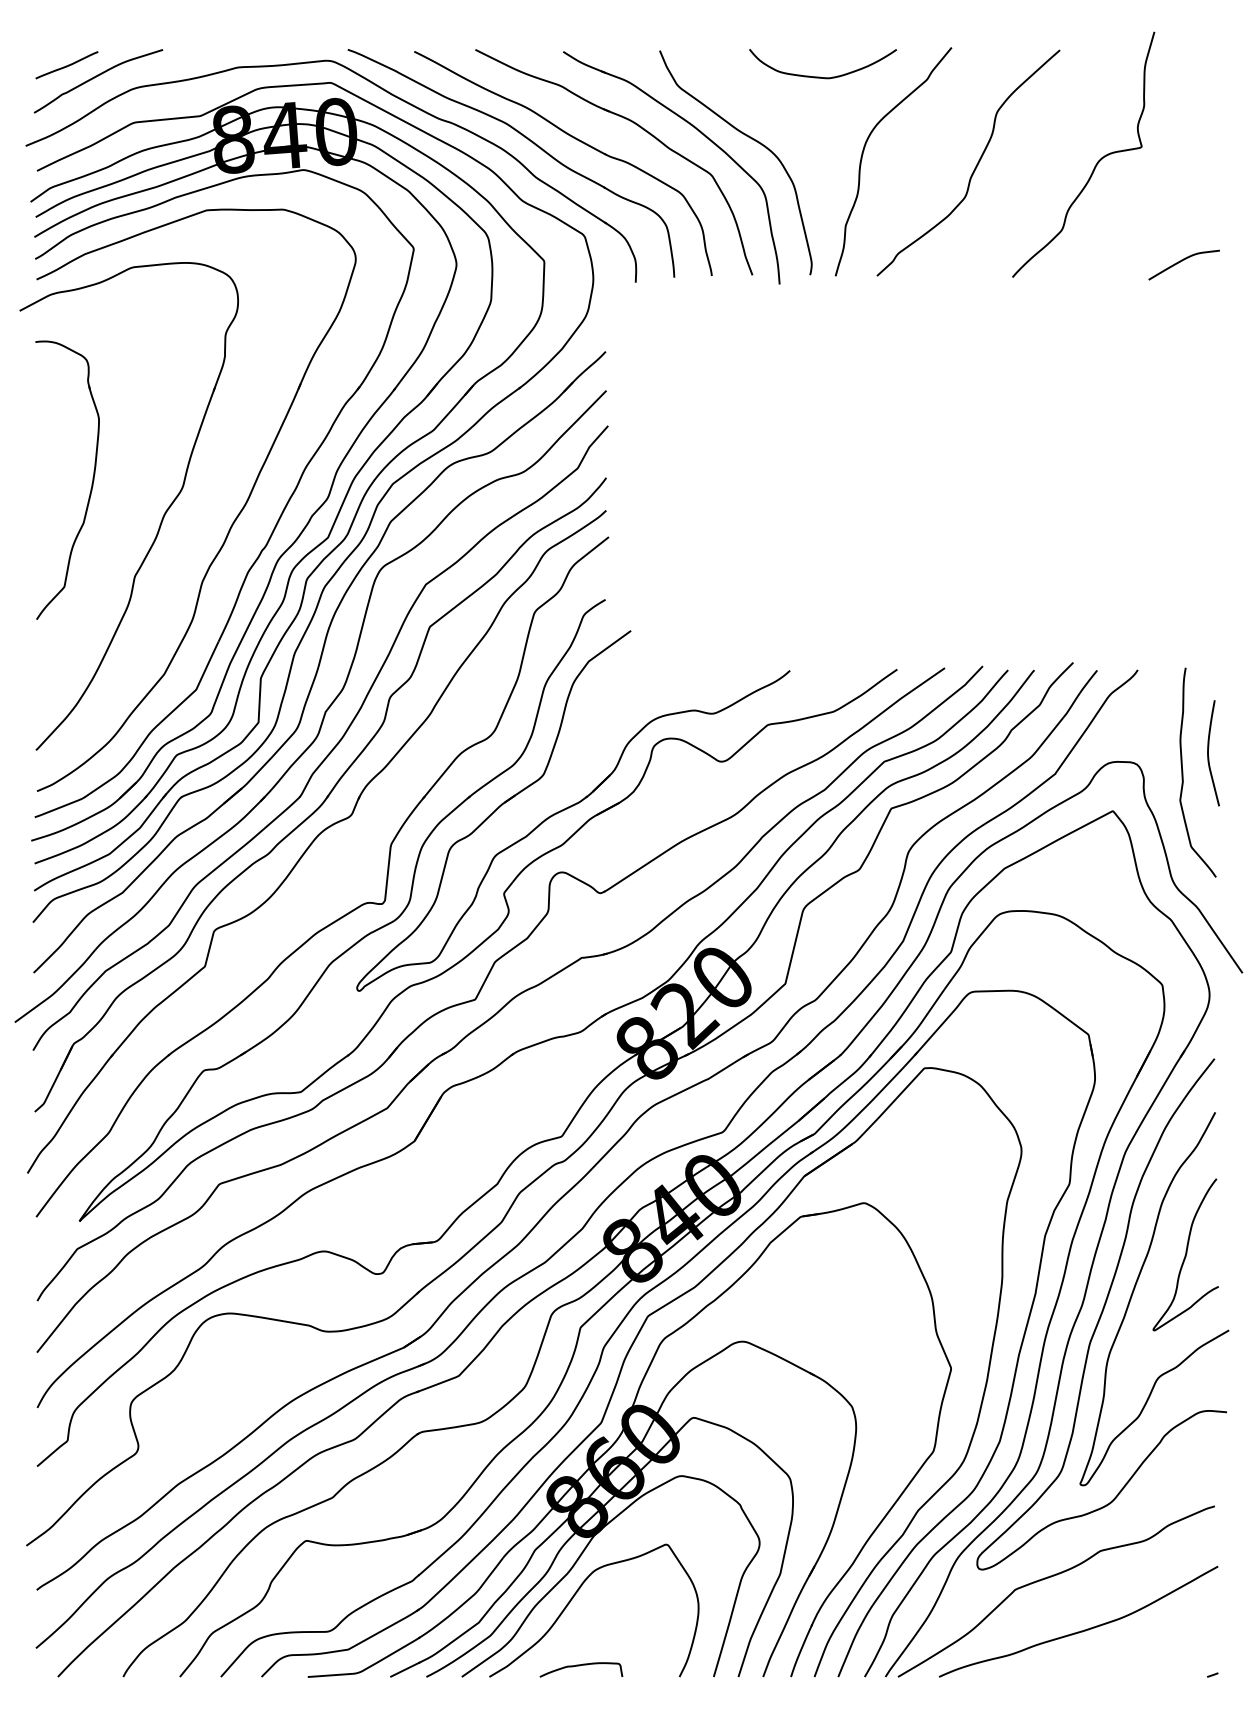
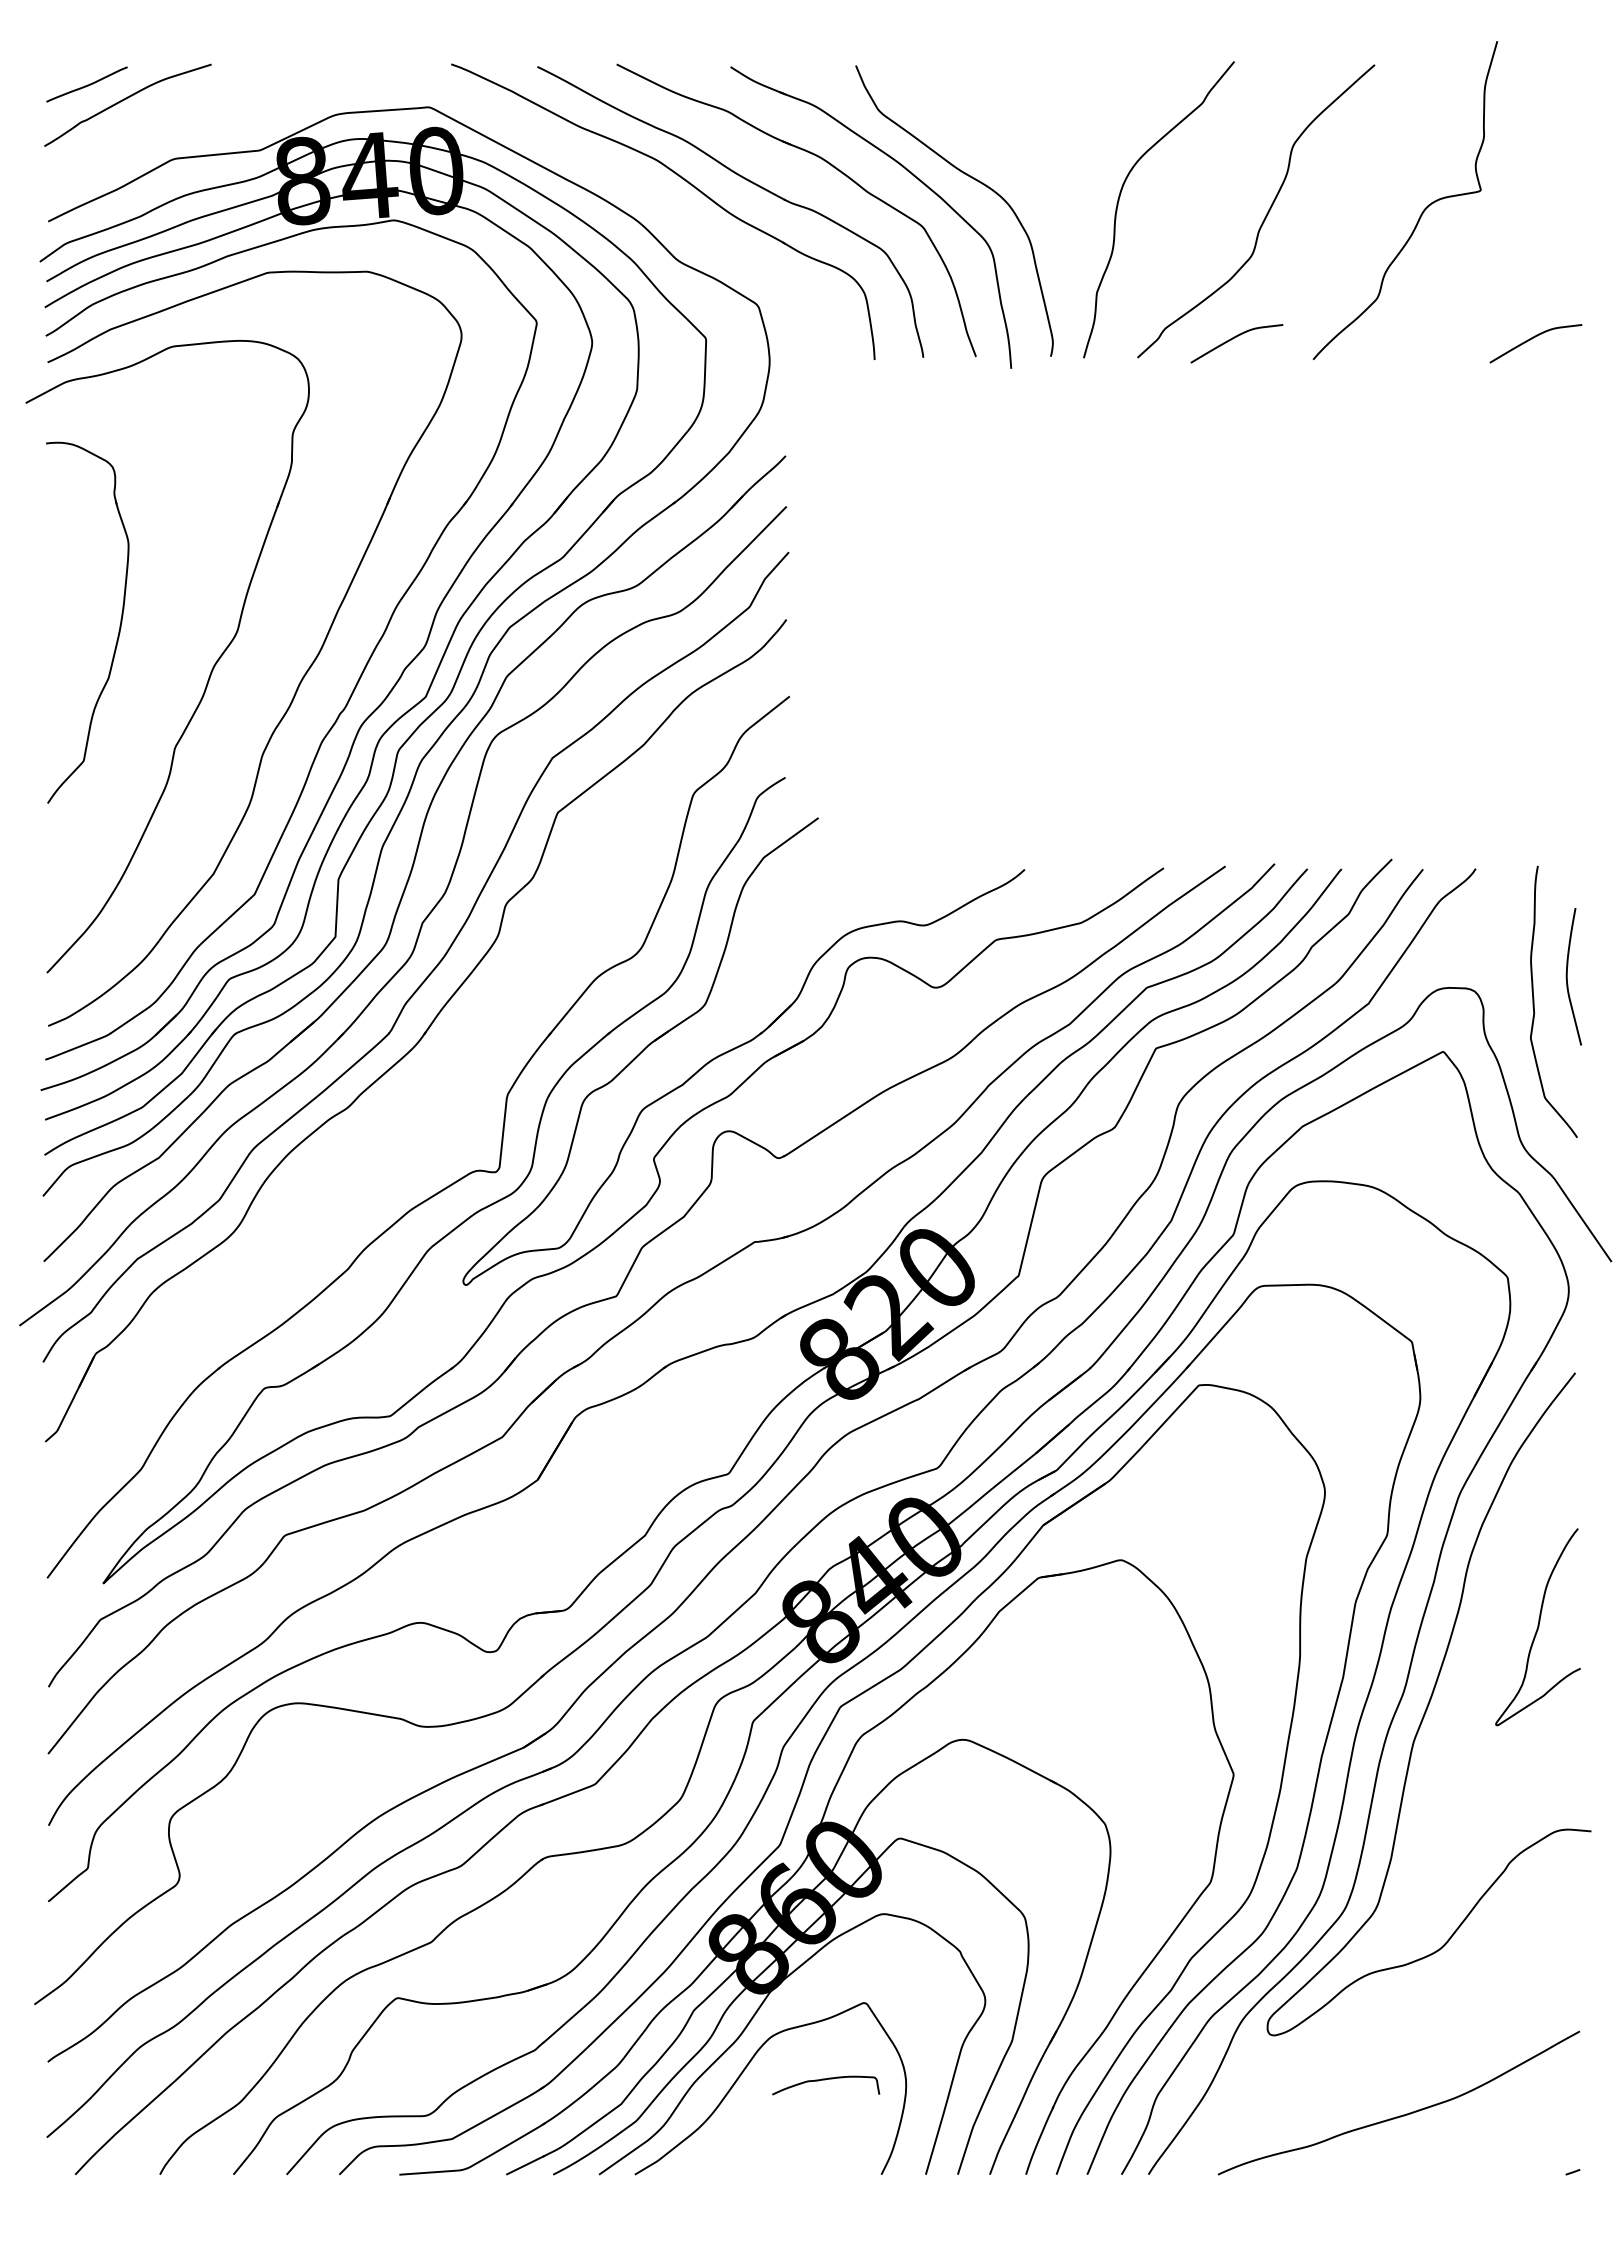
curve: (820, 76) -> (1064, 99), removed
part: (381, 89) -> (494, 115), removed
curve: (951, 261) -> (1233, 339), added
part: (316, 841) -> (410, 1091), removed
curve: (1134, 1290) -> (1471, 1673), removed
curve: (1051, 1577) -> (1363, 2045), removed
curve: (580, 1666) -> (825, 2080), moved

